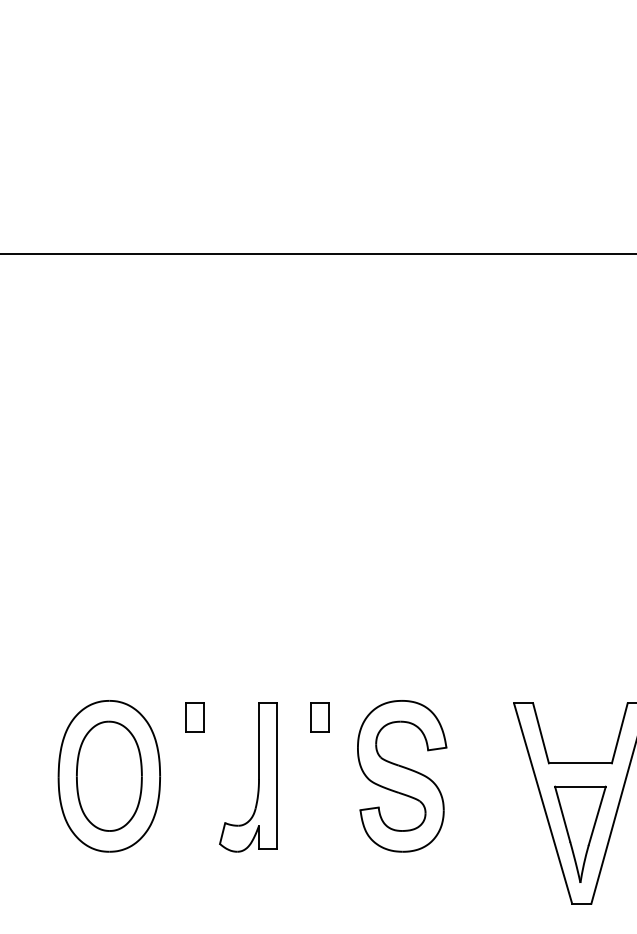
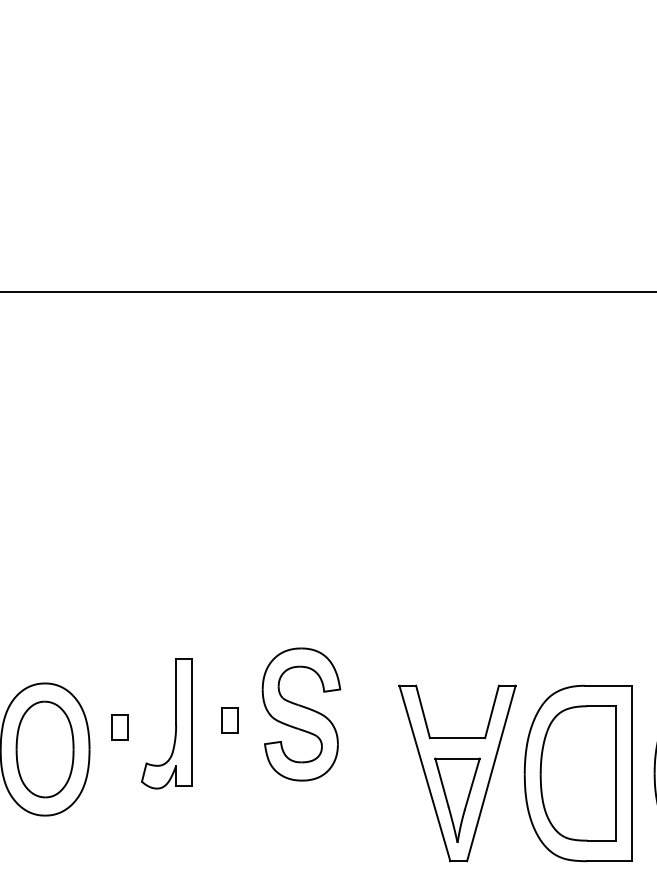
part: (194, 718) -> (119, 727), moved
part: (319, 718) -> (229, 720), moved
part: (402, 776) -> (301, 714), moved
part: (258, 777) -> (175, 723), moved

